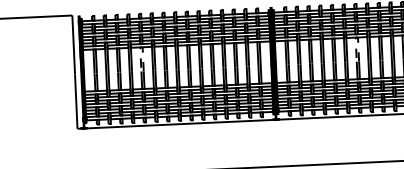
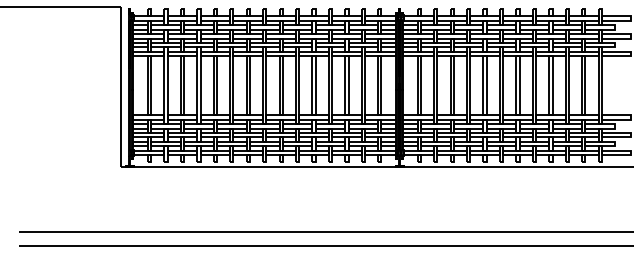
line: (356, 37) -> (517, 56), dashed -> solid
line: (141, 47) -> (215, 56), dashed -> solid

